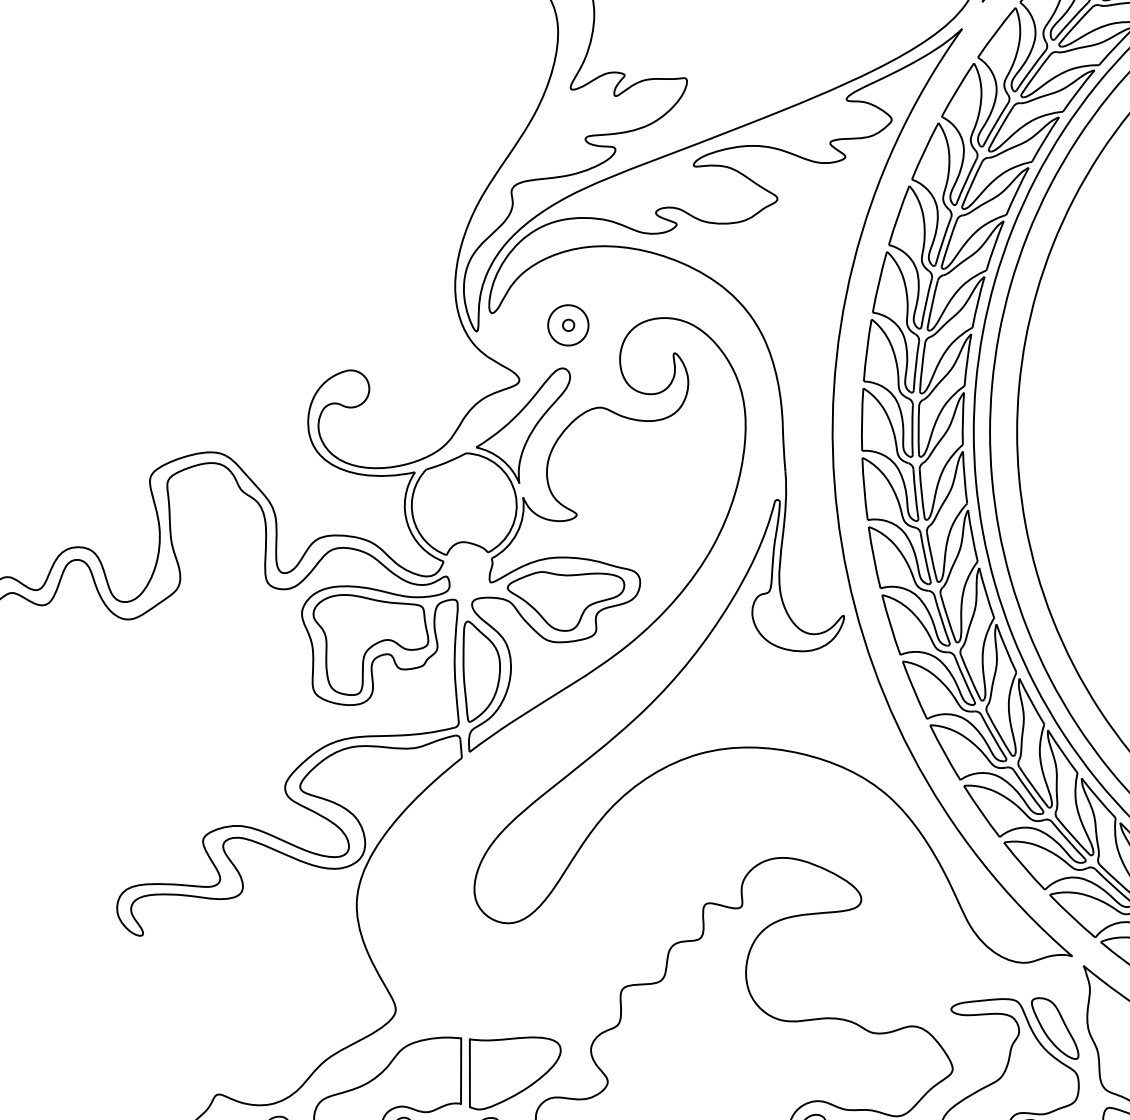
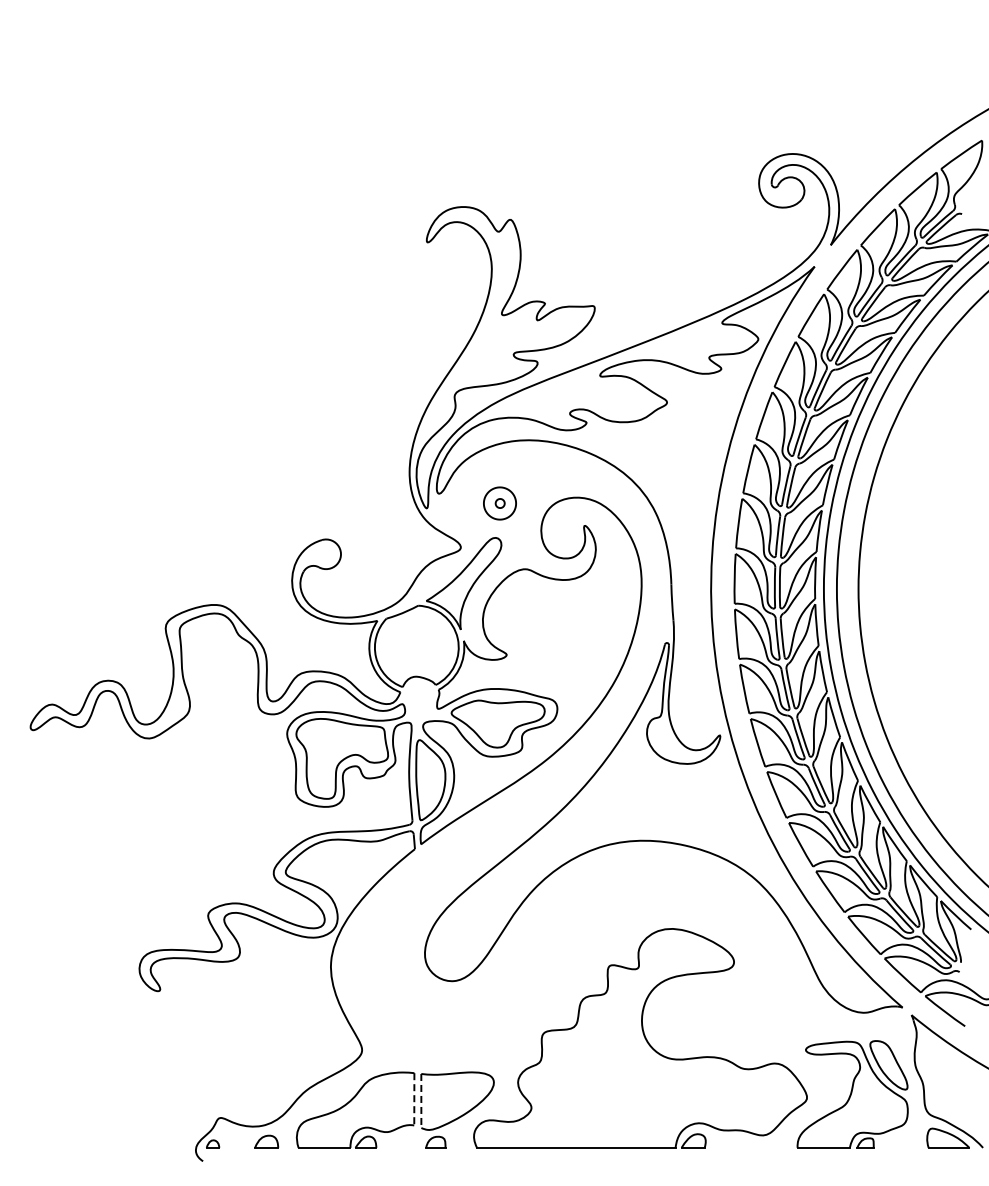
line: (461, 1071) -> (414, 1099), solid -> dashed
line: (470, 1073) -> (421, 1101), solid -> dashed

